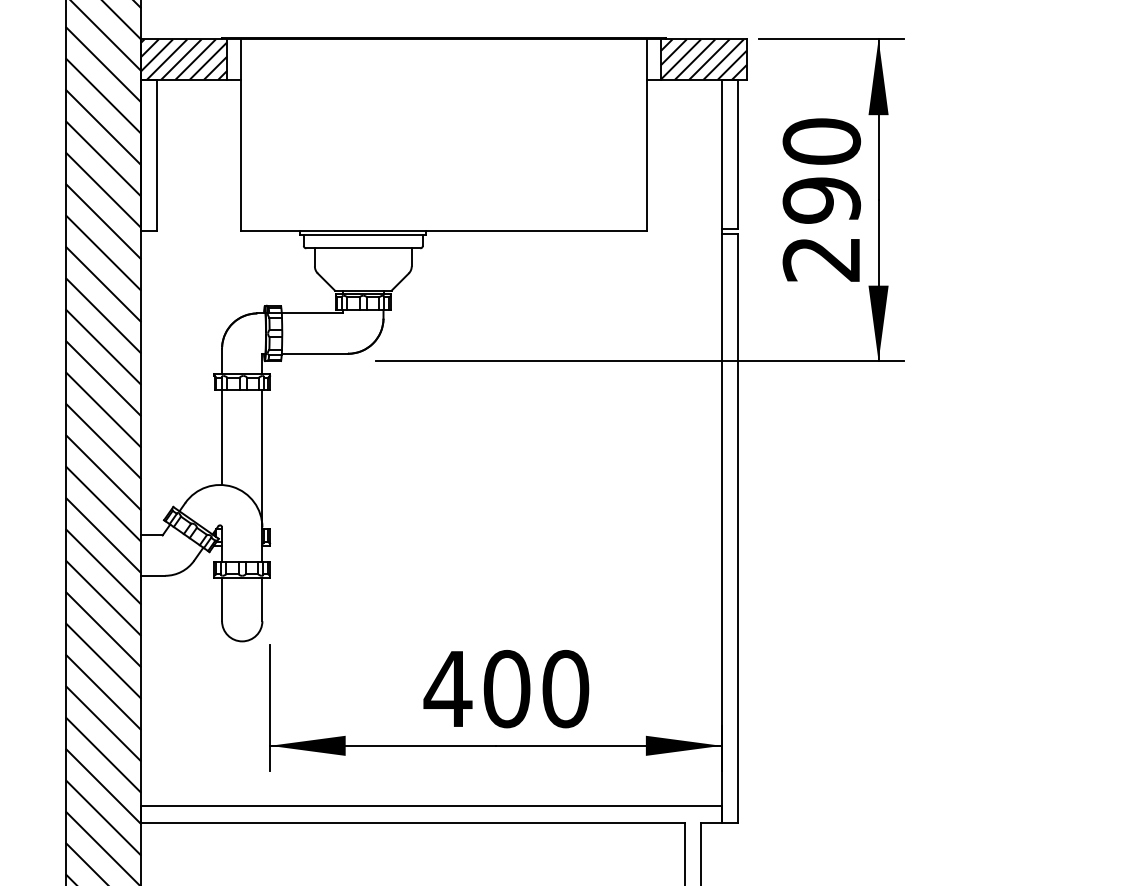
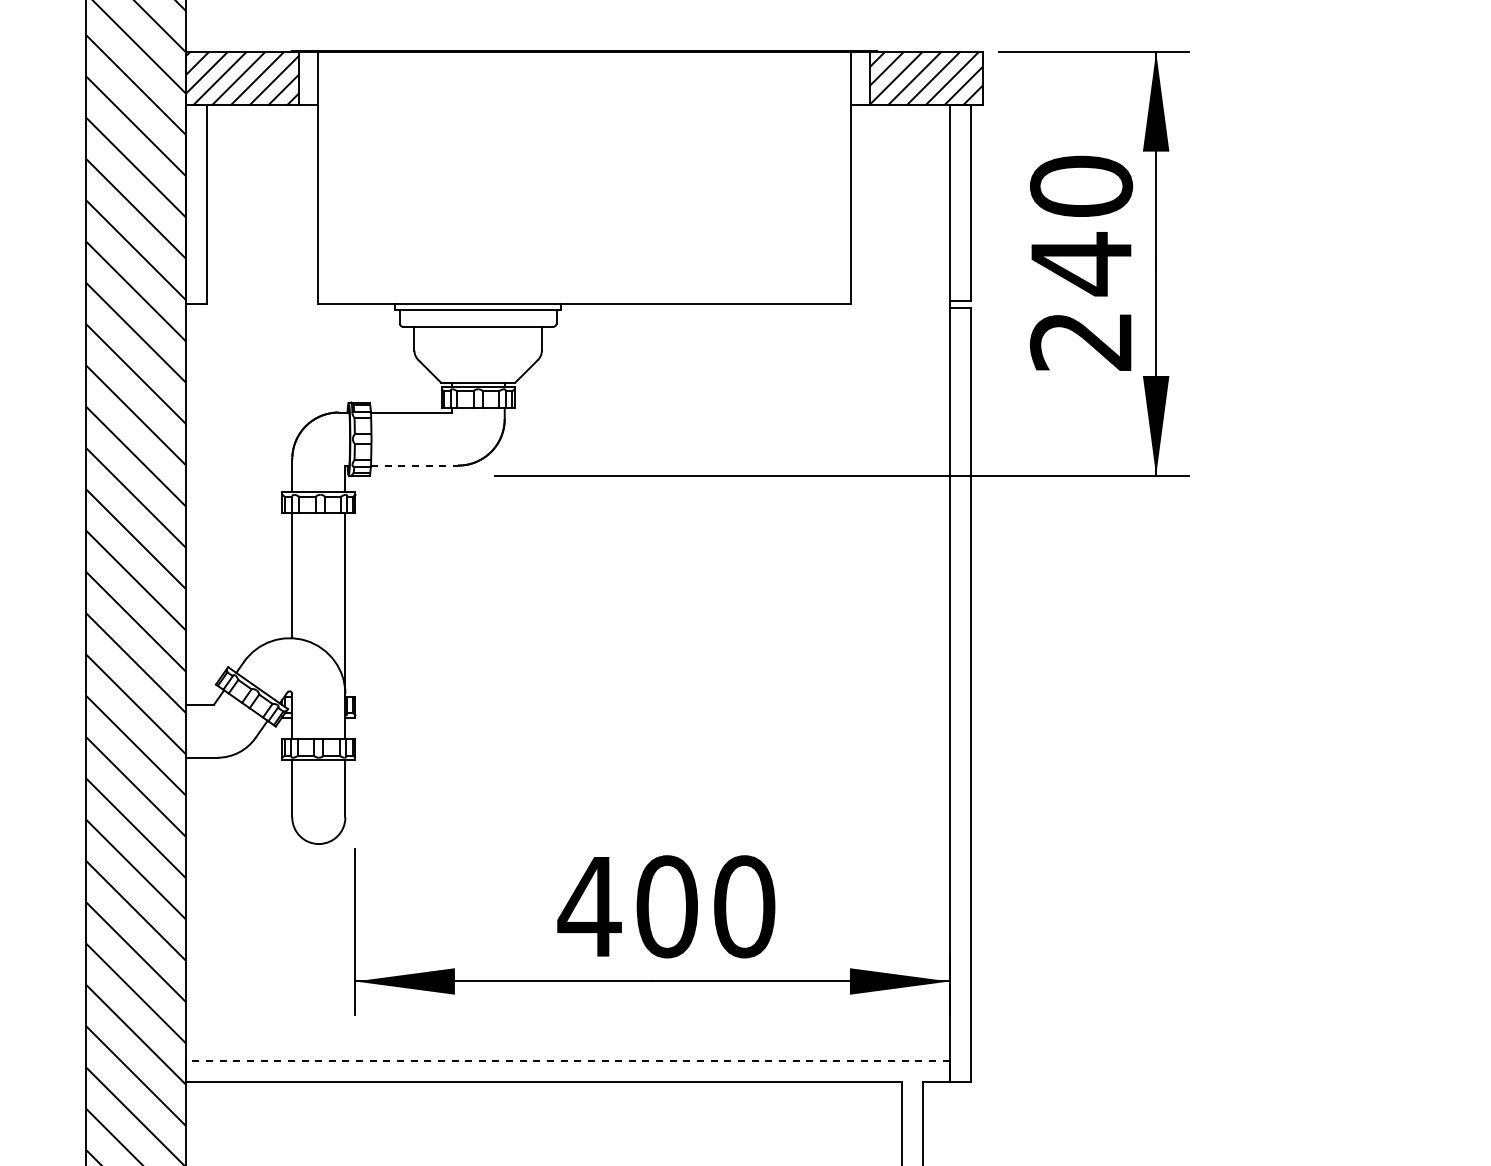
text: (821, 200) -> (1081, 264), 290 -> 240
line: (314, 353) -> (414, 465), solid -> dashed
line: (431, 806) -> (567, 1061), solid -> dashed

